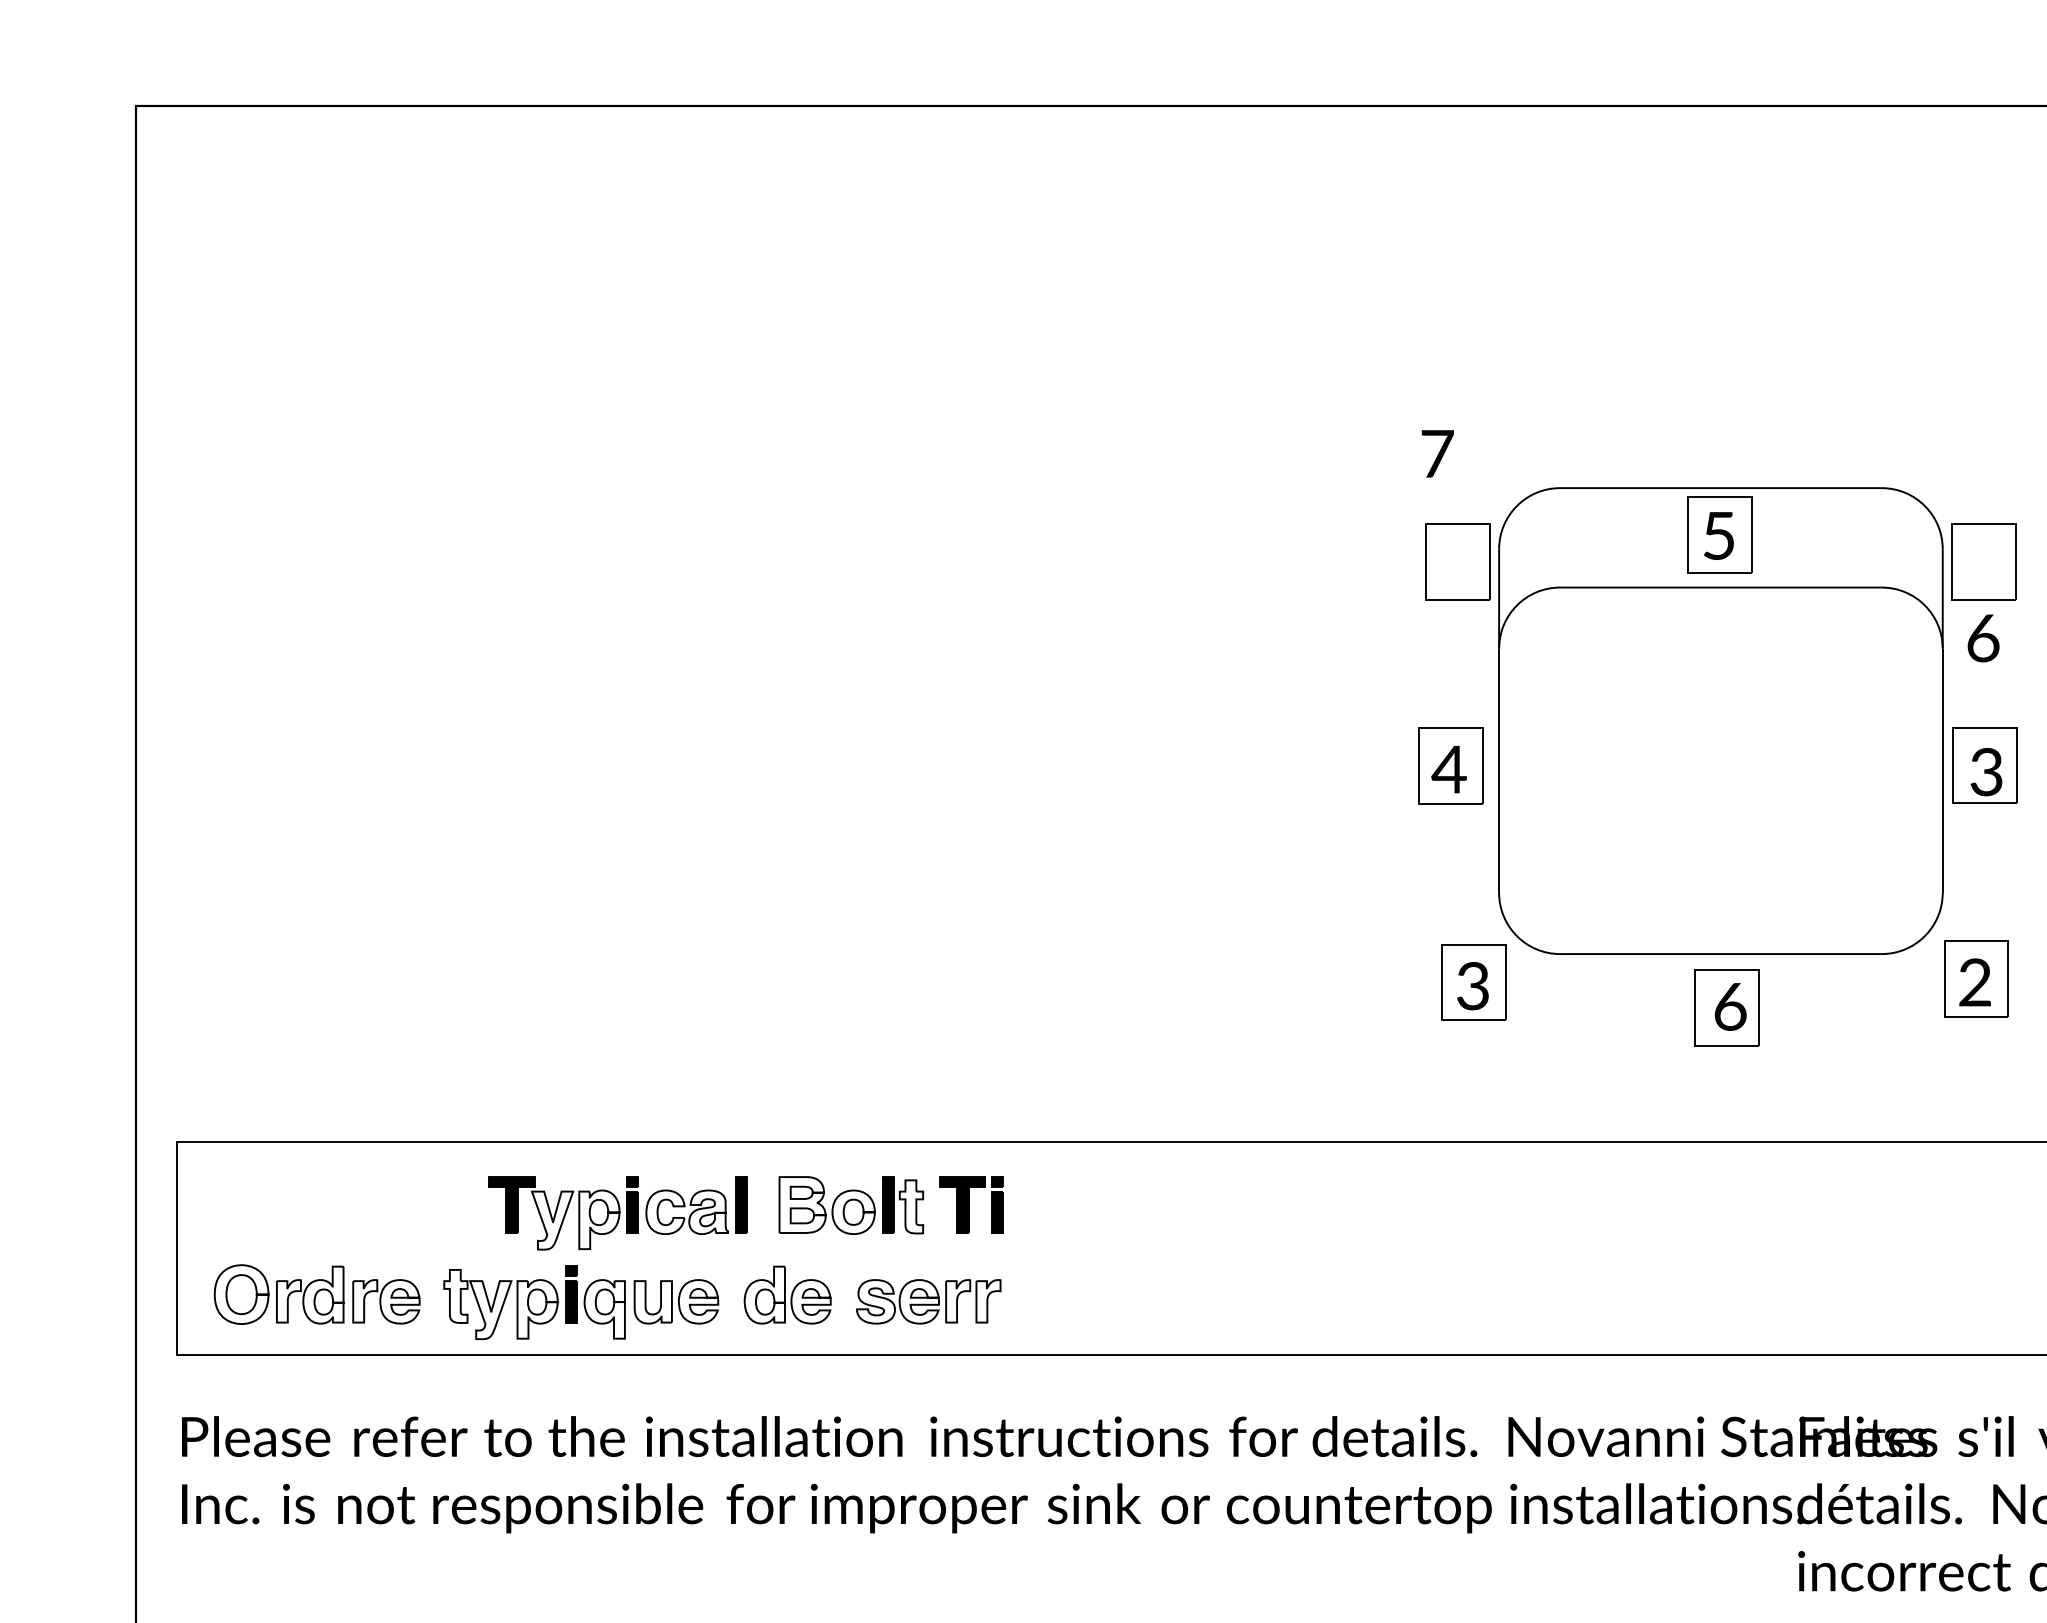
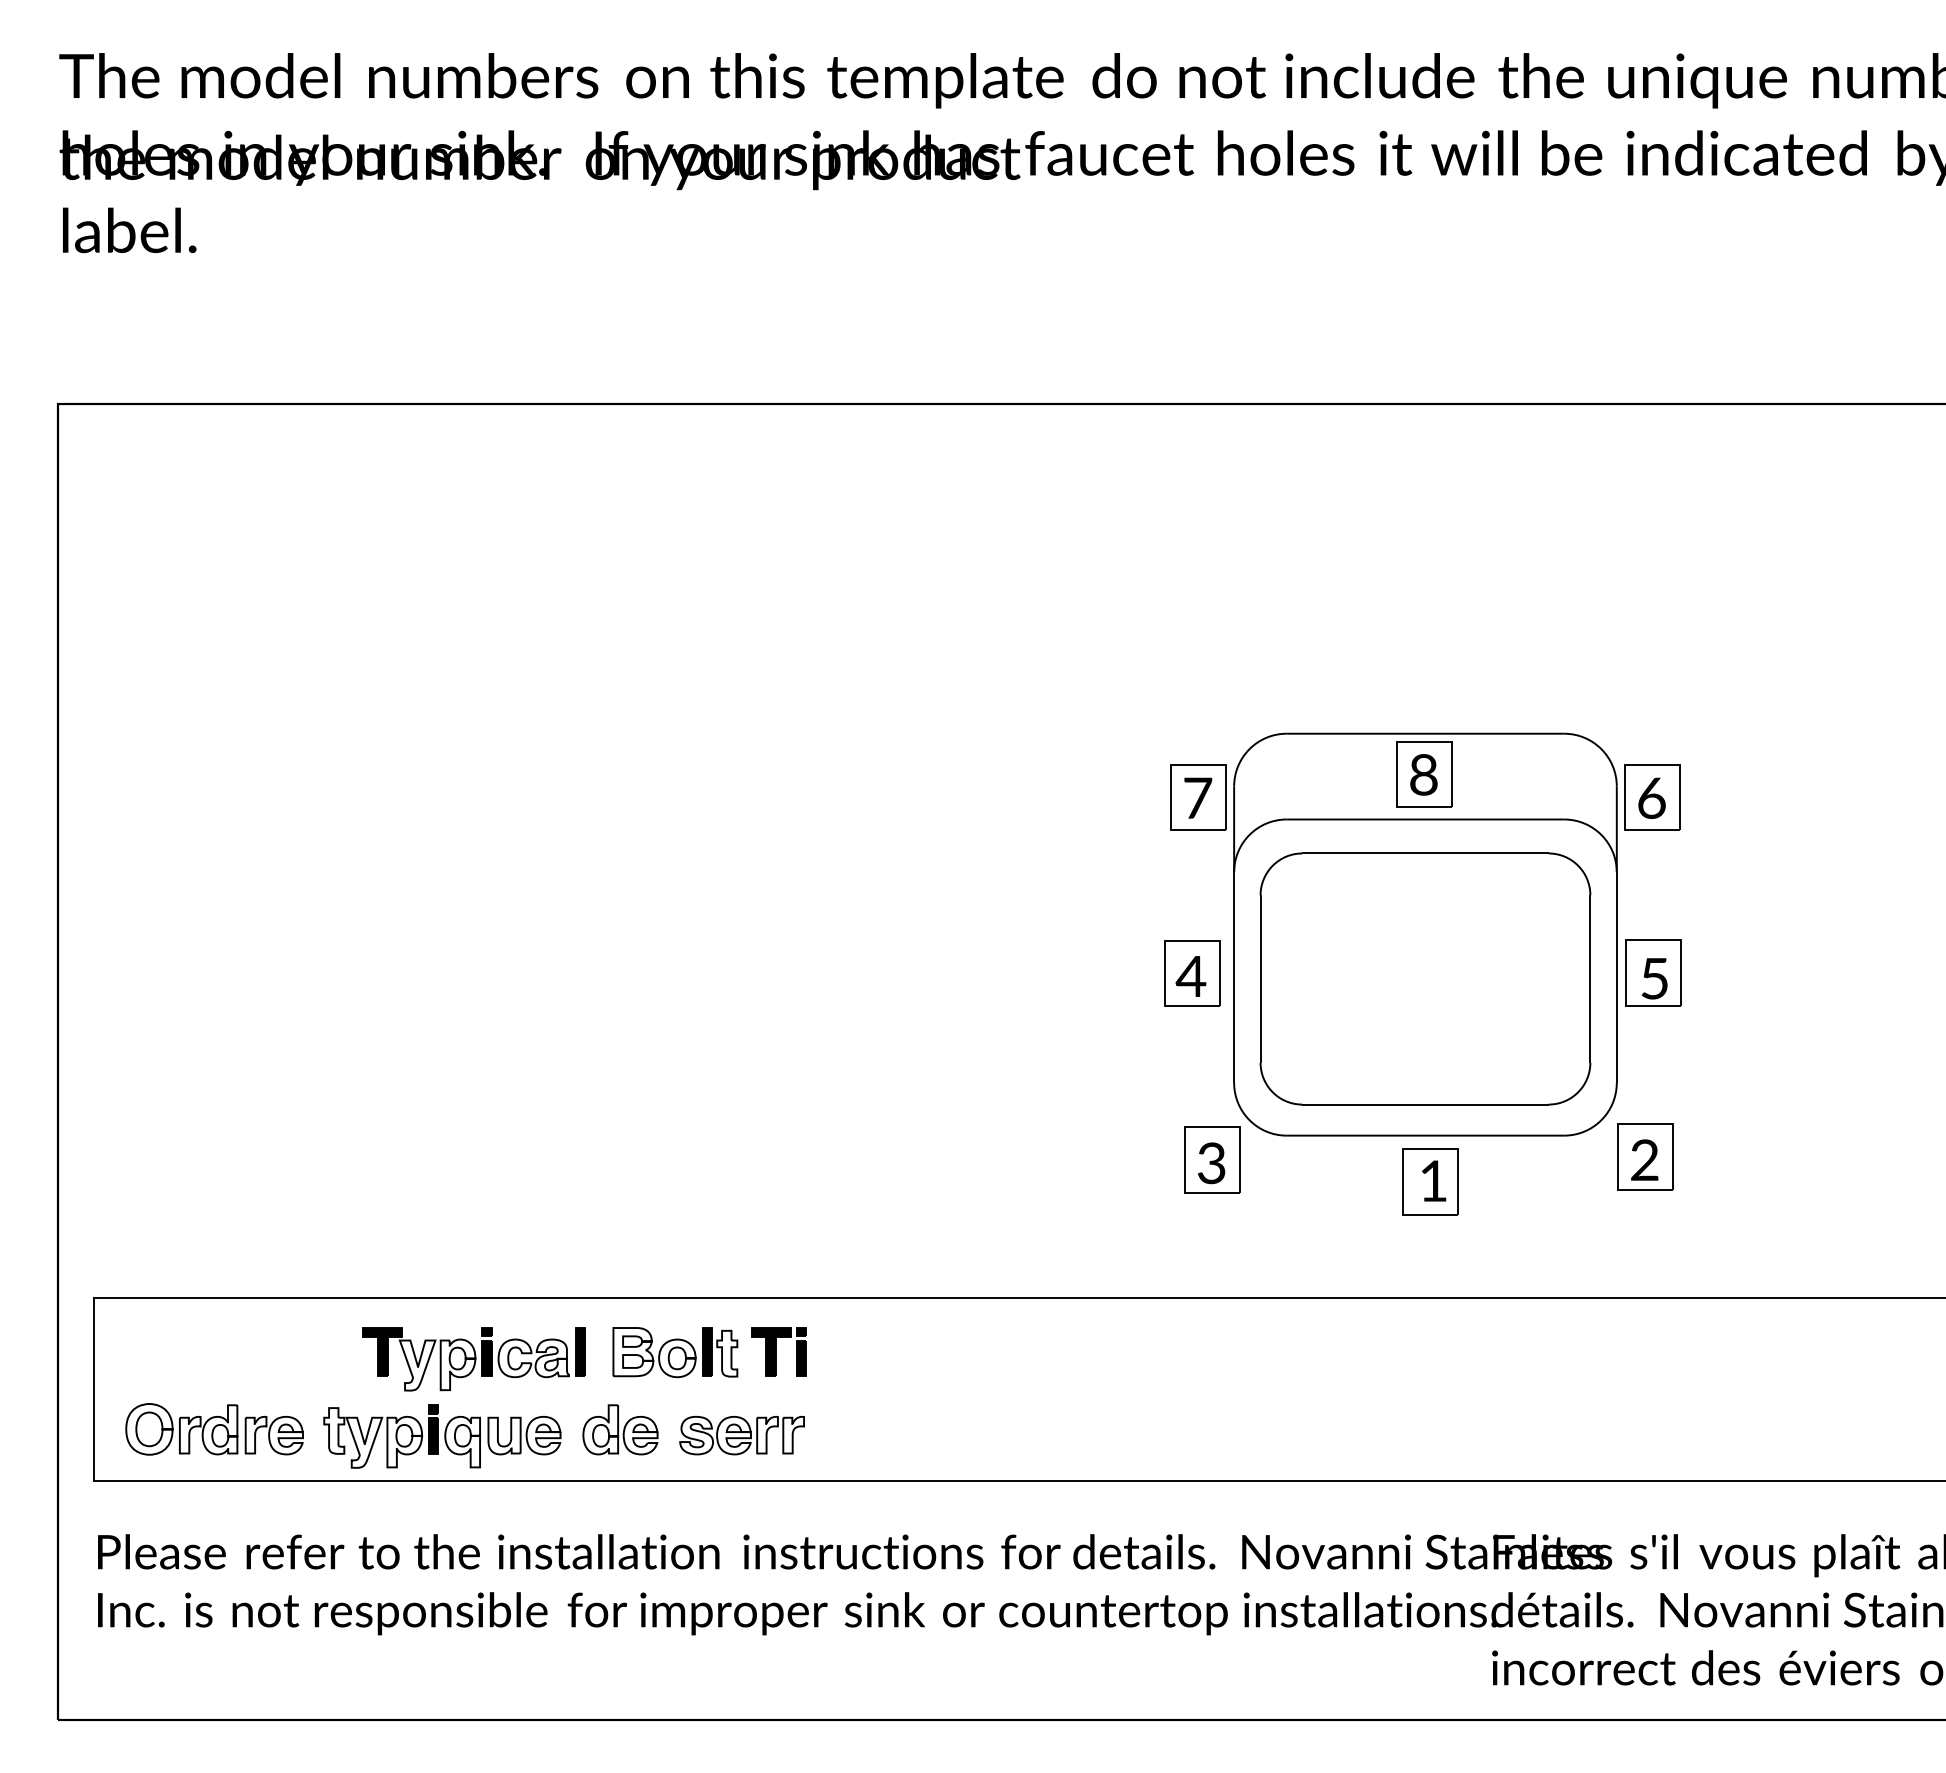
text: (1438, 453) -> (1198, 797), moved
text: (1718, 535) -> (1423, 774), 5 -> 8
text: (1982, 637) -> (1651, 797), moved
part: (1720, 771) -> (1425, 978), added
text: (1986, 771) -> (1654, 978), 3 -> 5
text: (1730, 1006) -> (1433, 1180), 6 -> 1

